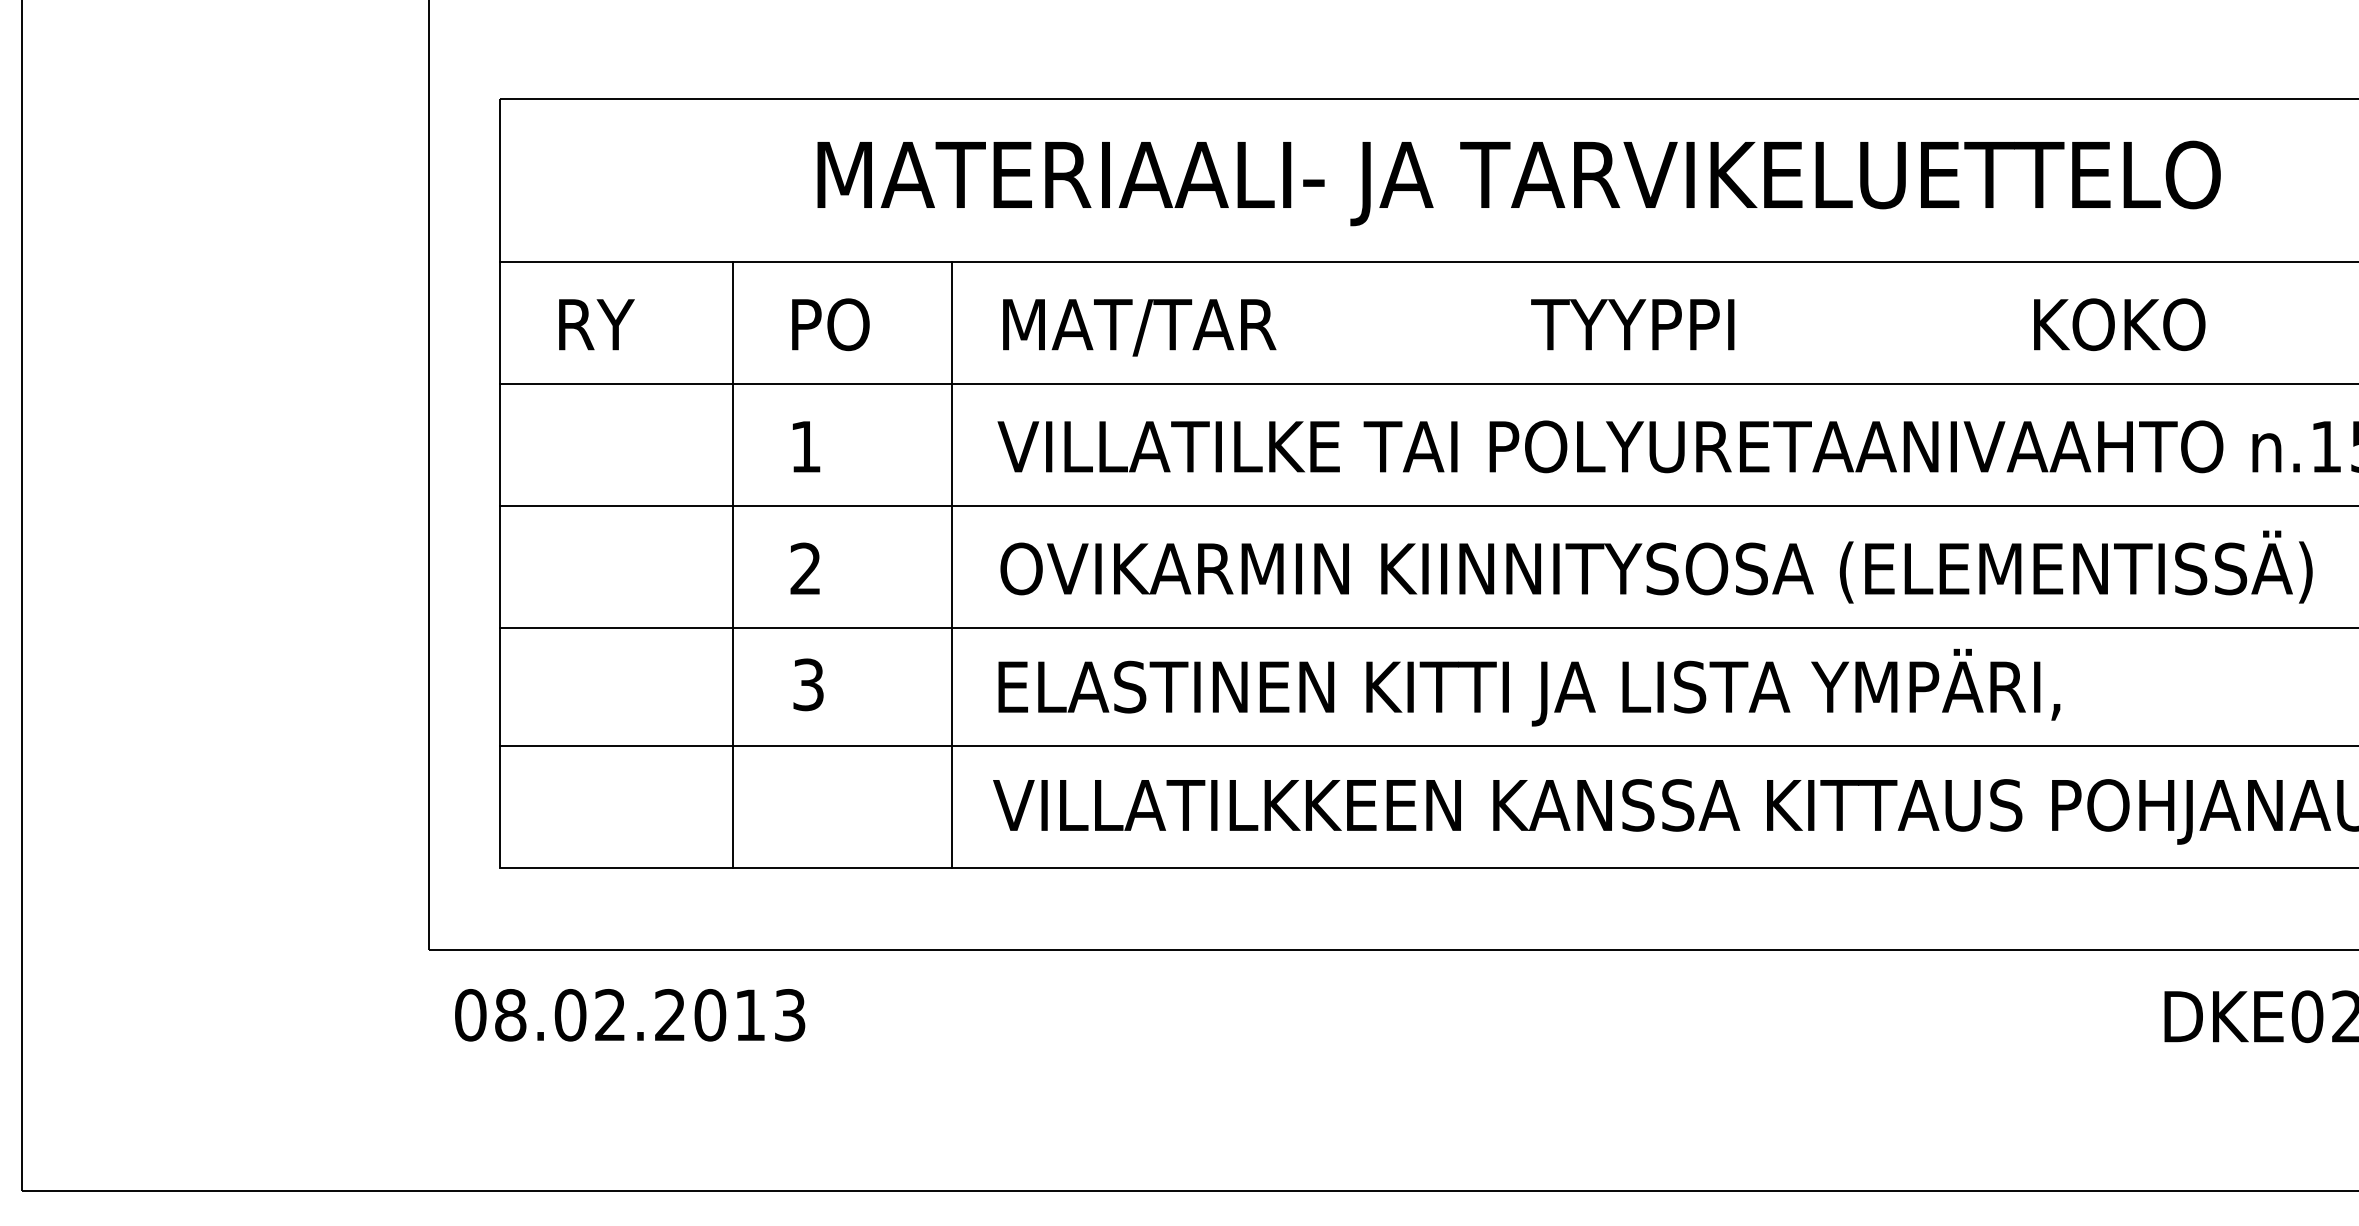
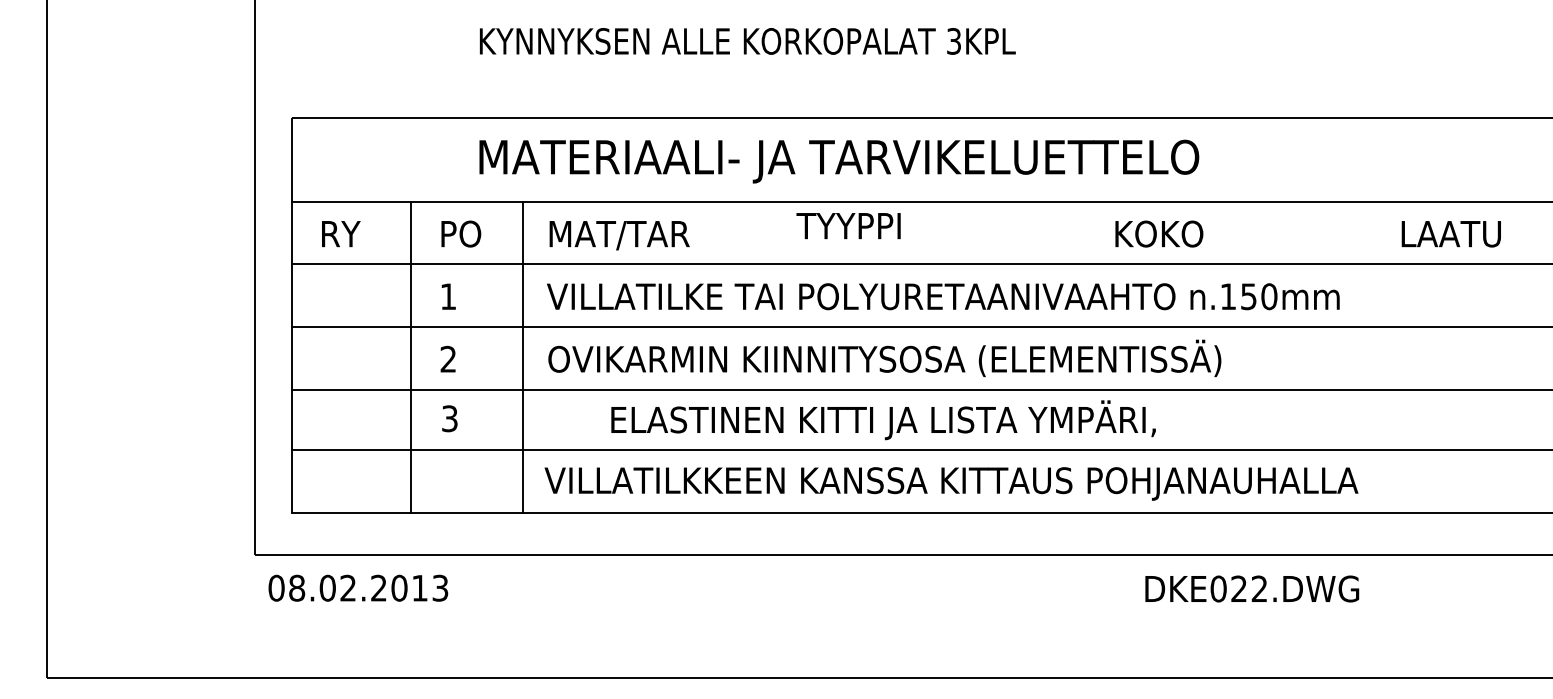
text: (1519, 183) -> (839, 161), moved
text: (2119, 323) -> (1159, 233), moved
text: (1632, 325) -> (848, 226), moved
text: (1529, 688) -> (883, 420), moved

